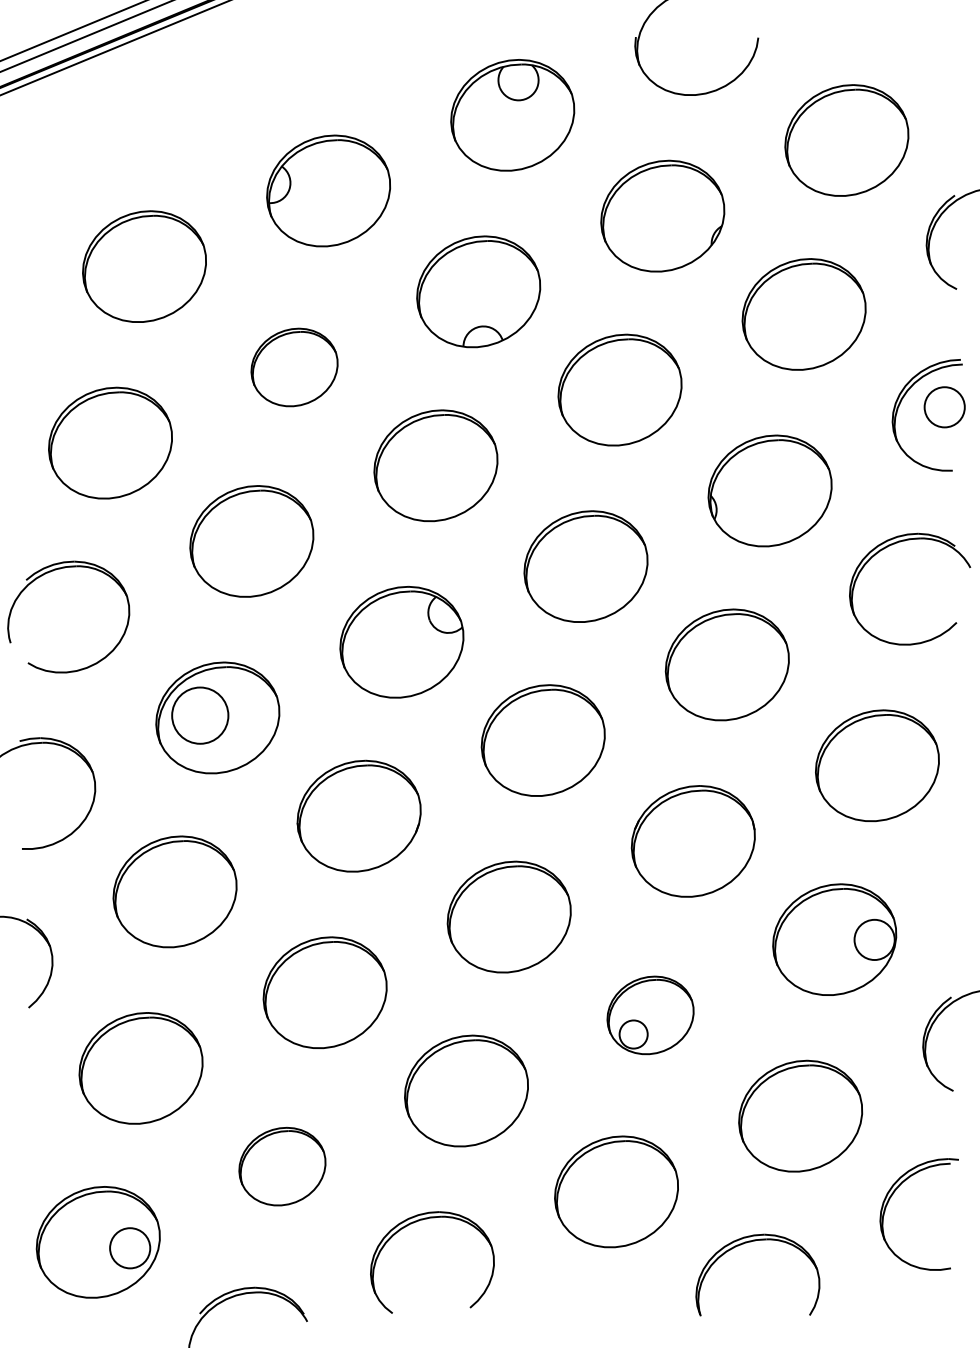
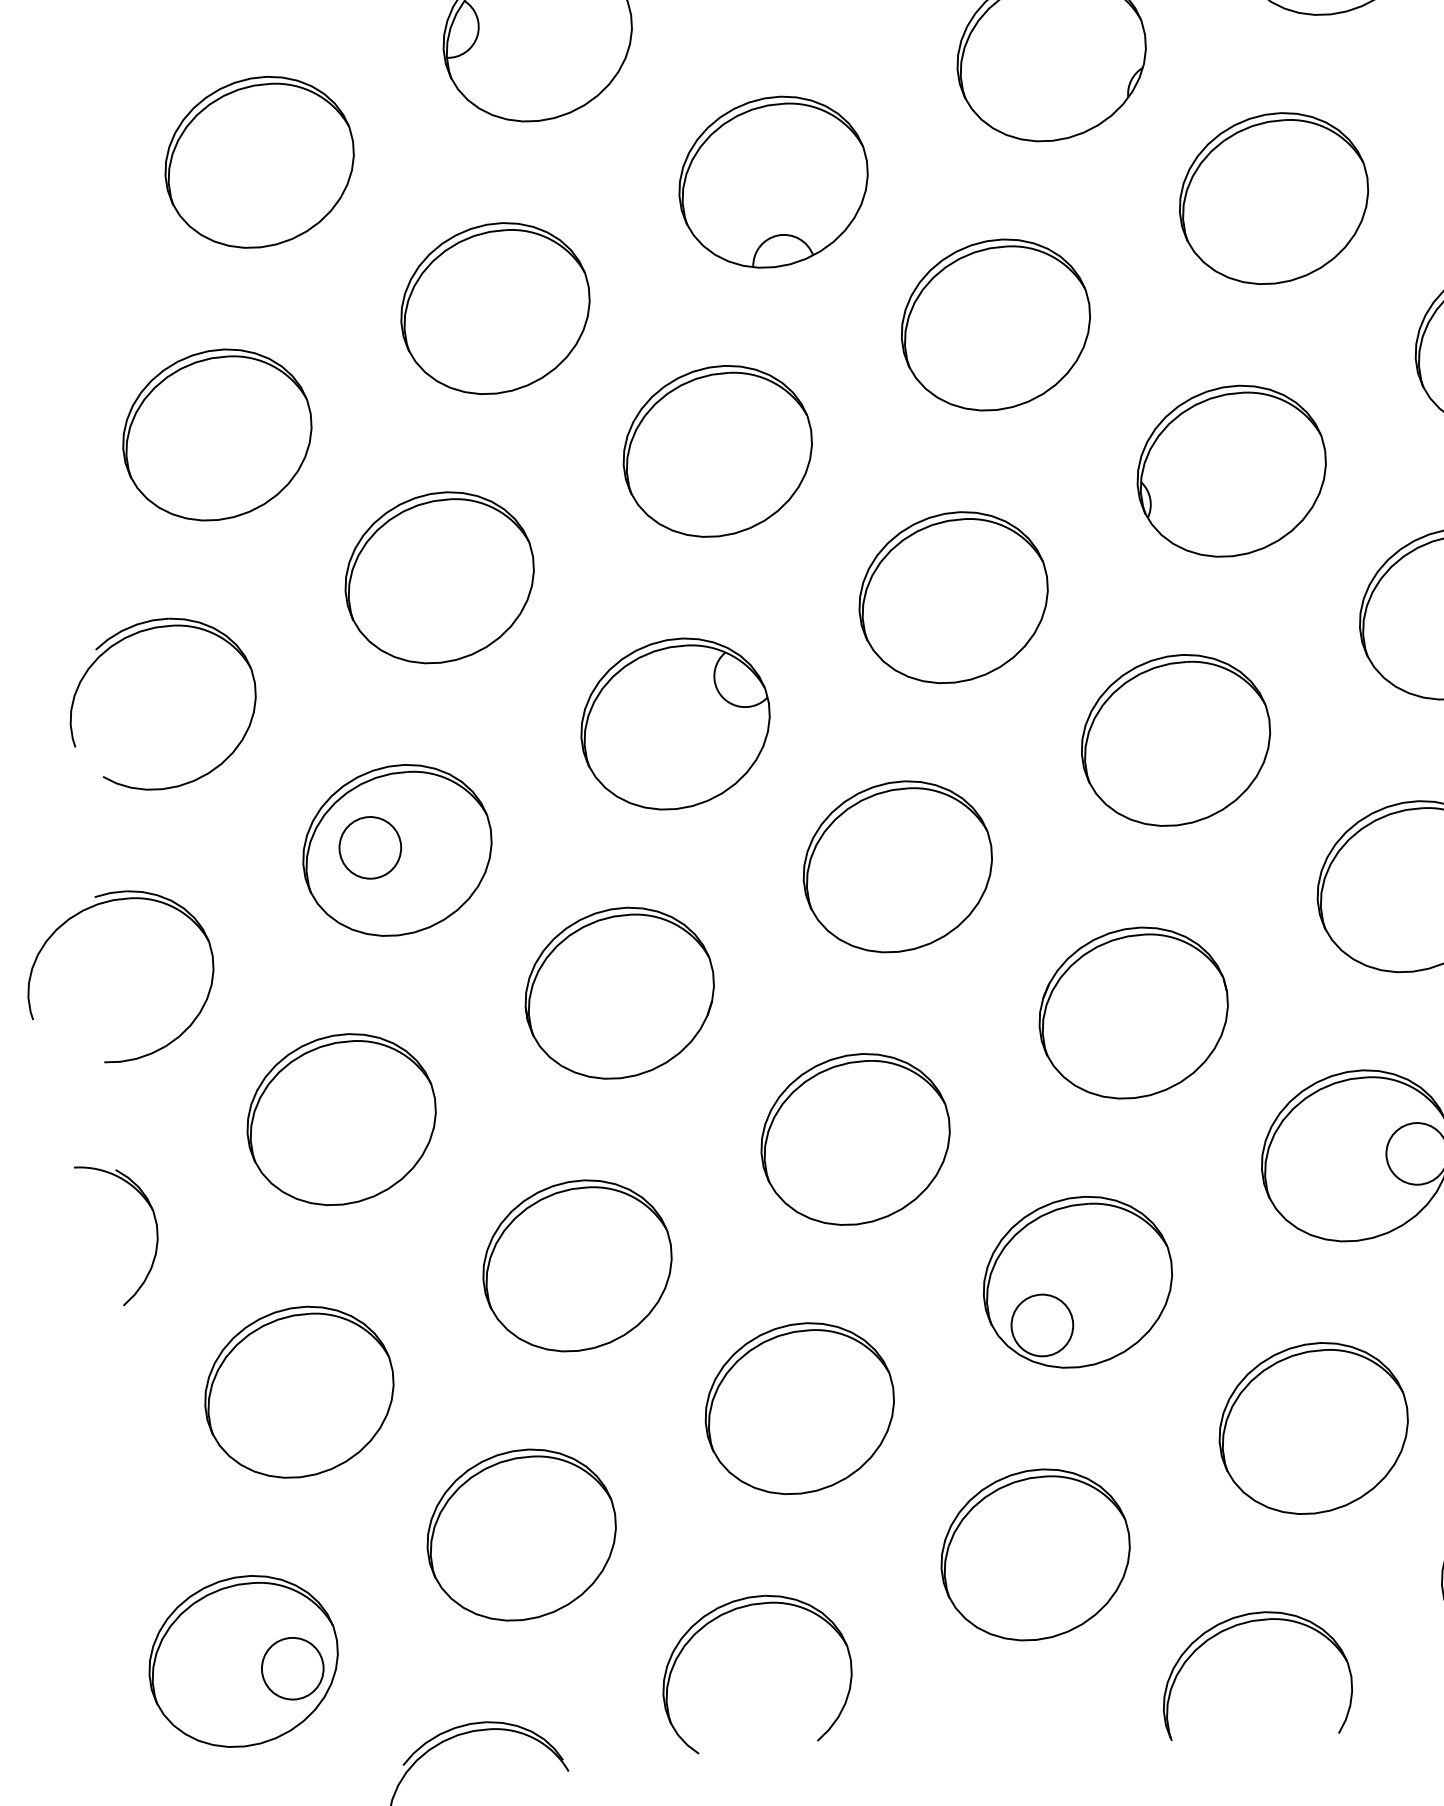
part: (294, 367) -> (495, 308), size x1.43
circle: (200, 715) -> (370, 847), size x0.71
part: (650, 1015) -> (1077, 1282), size x1.43
part: (282, 1166) -> (521, 1534), size x1.43

